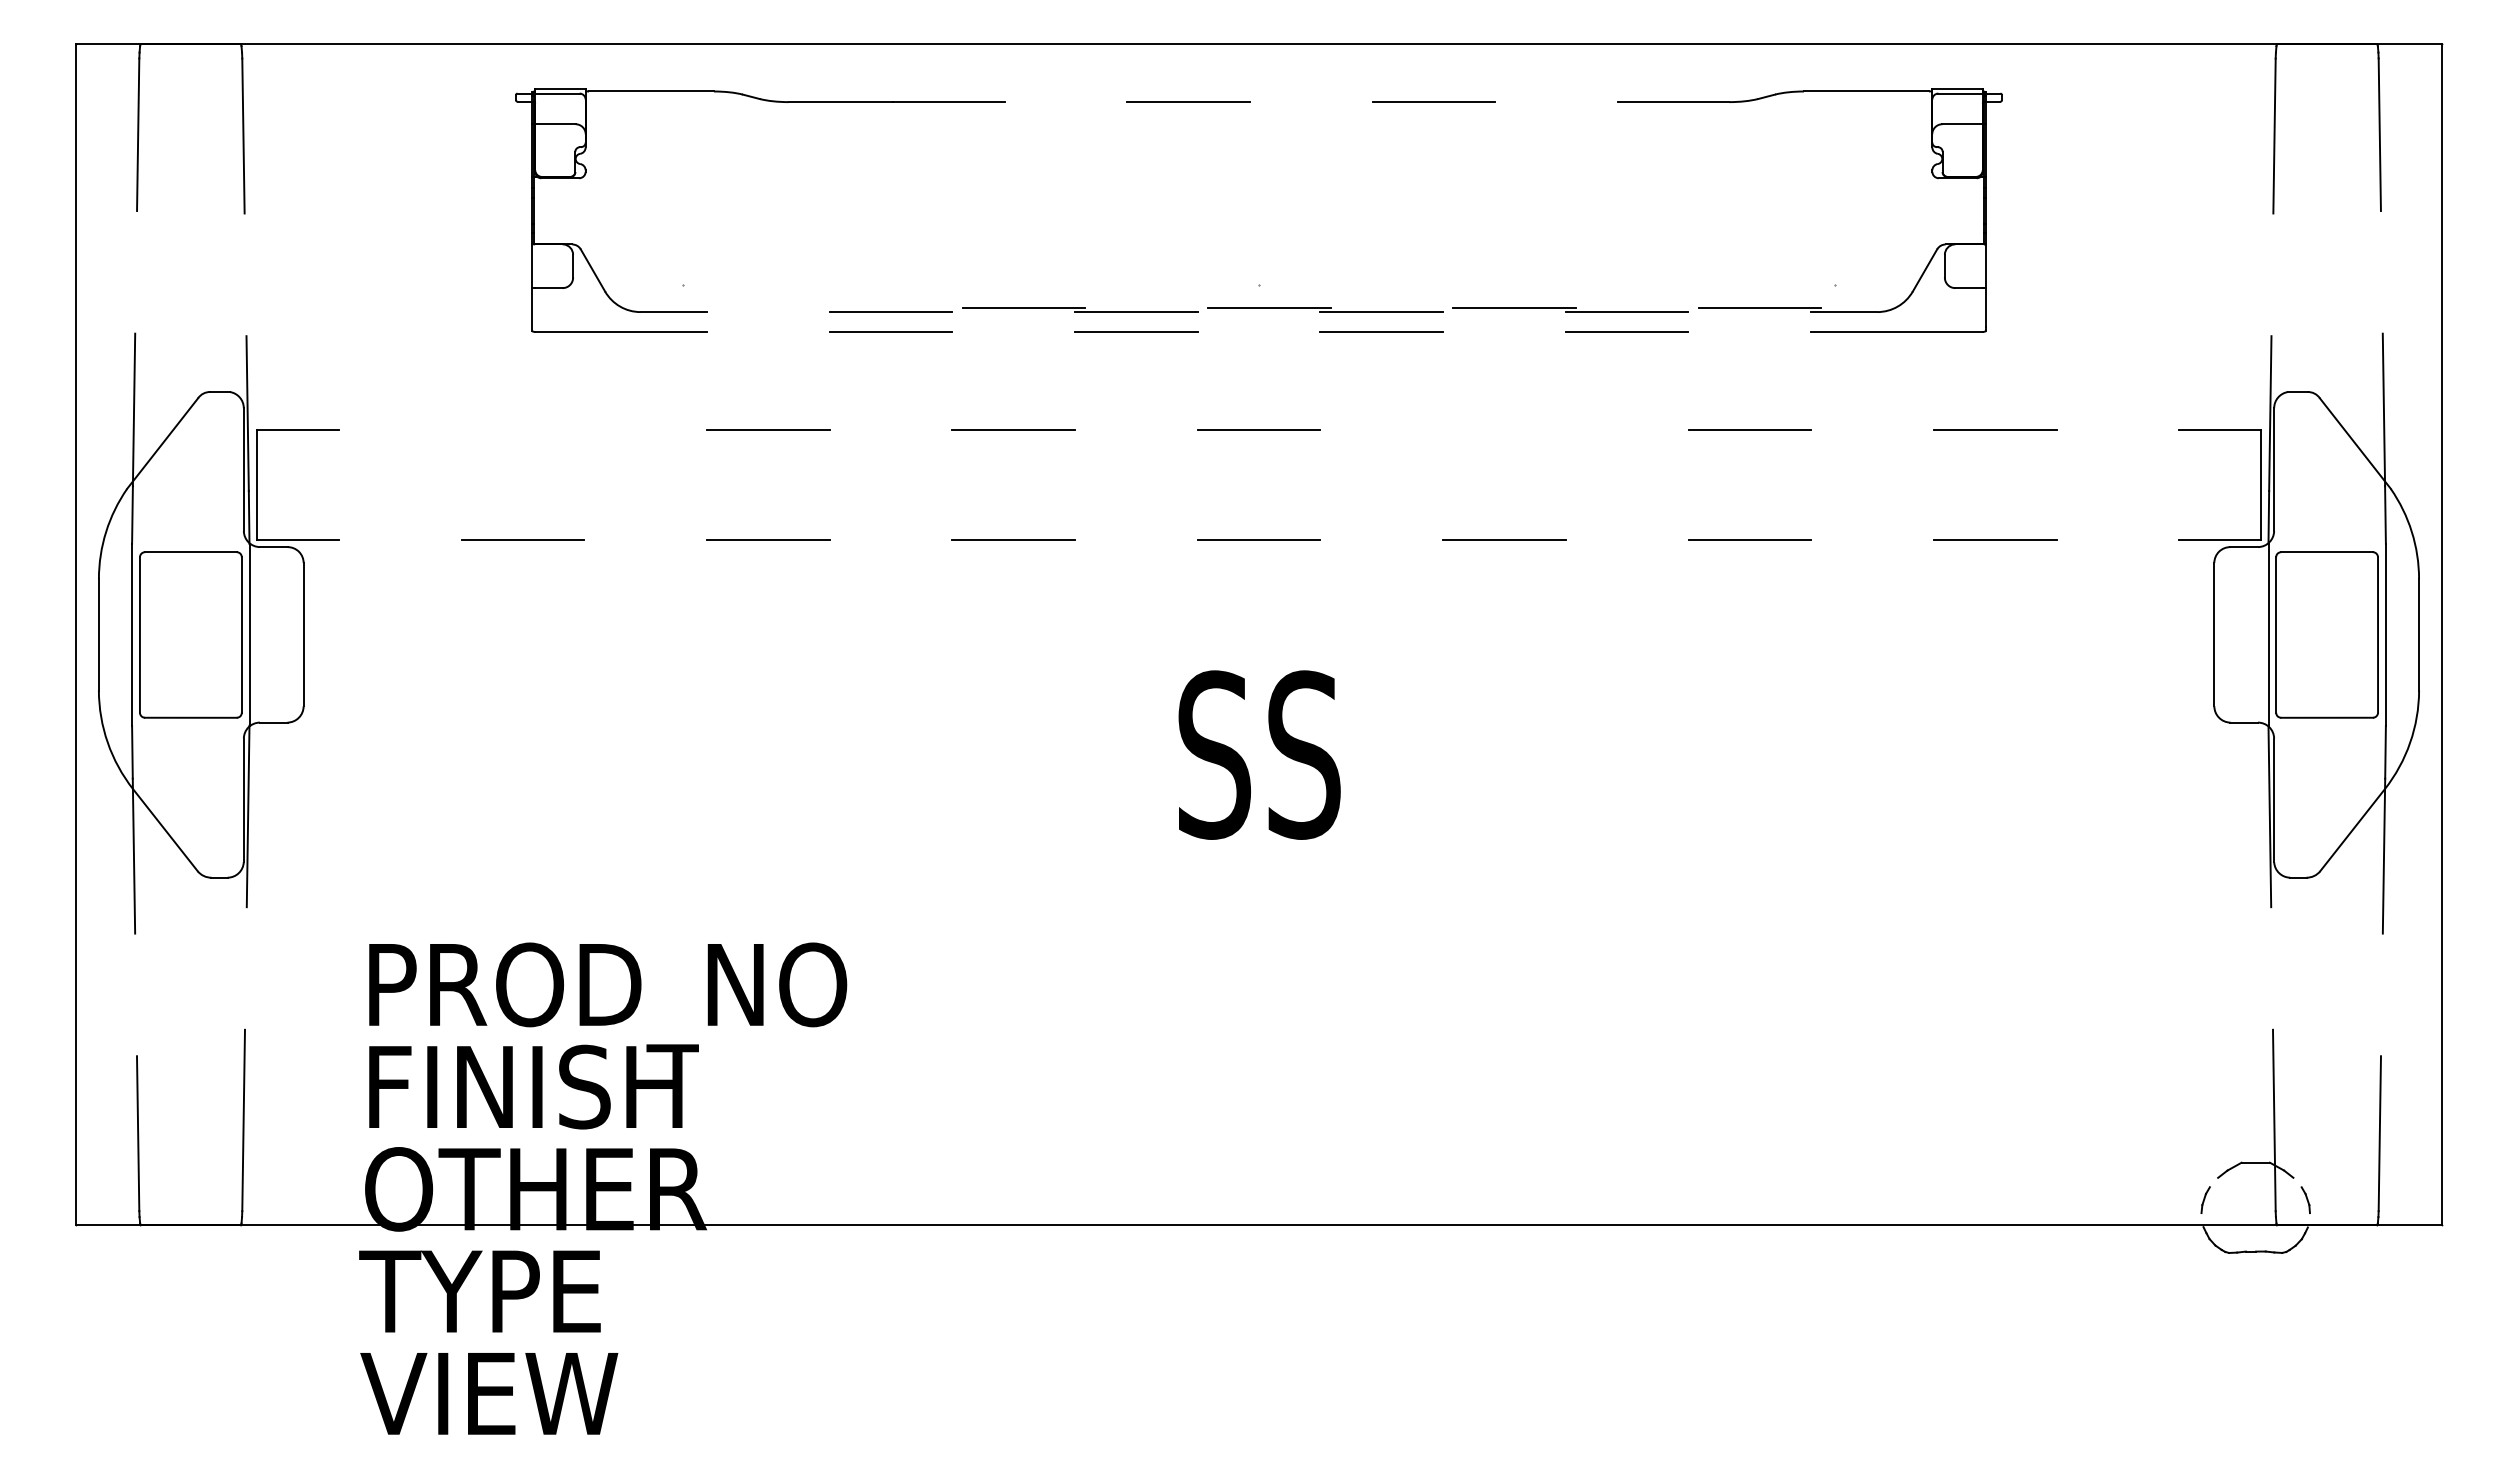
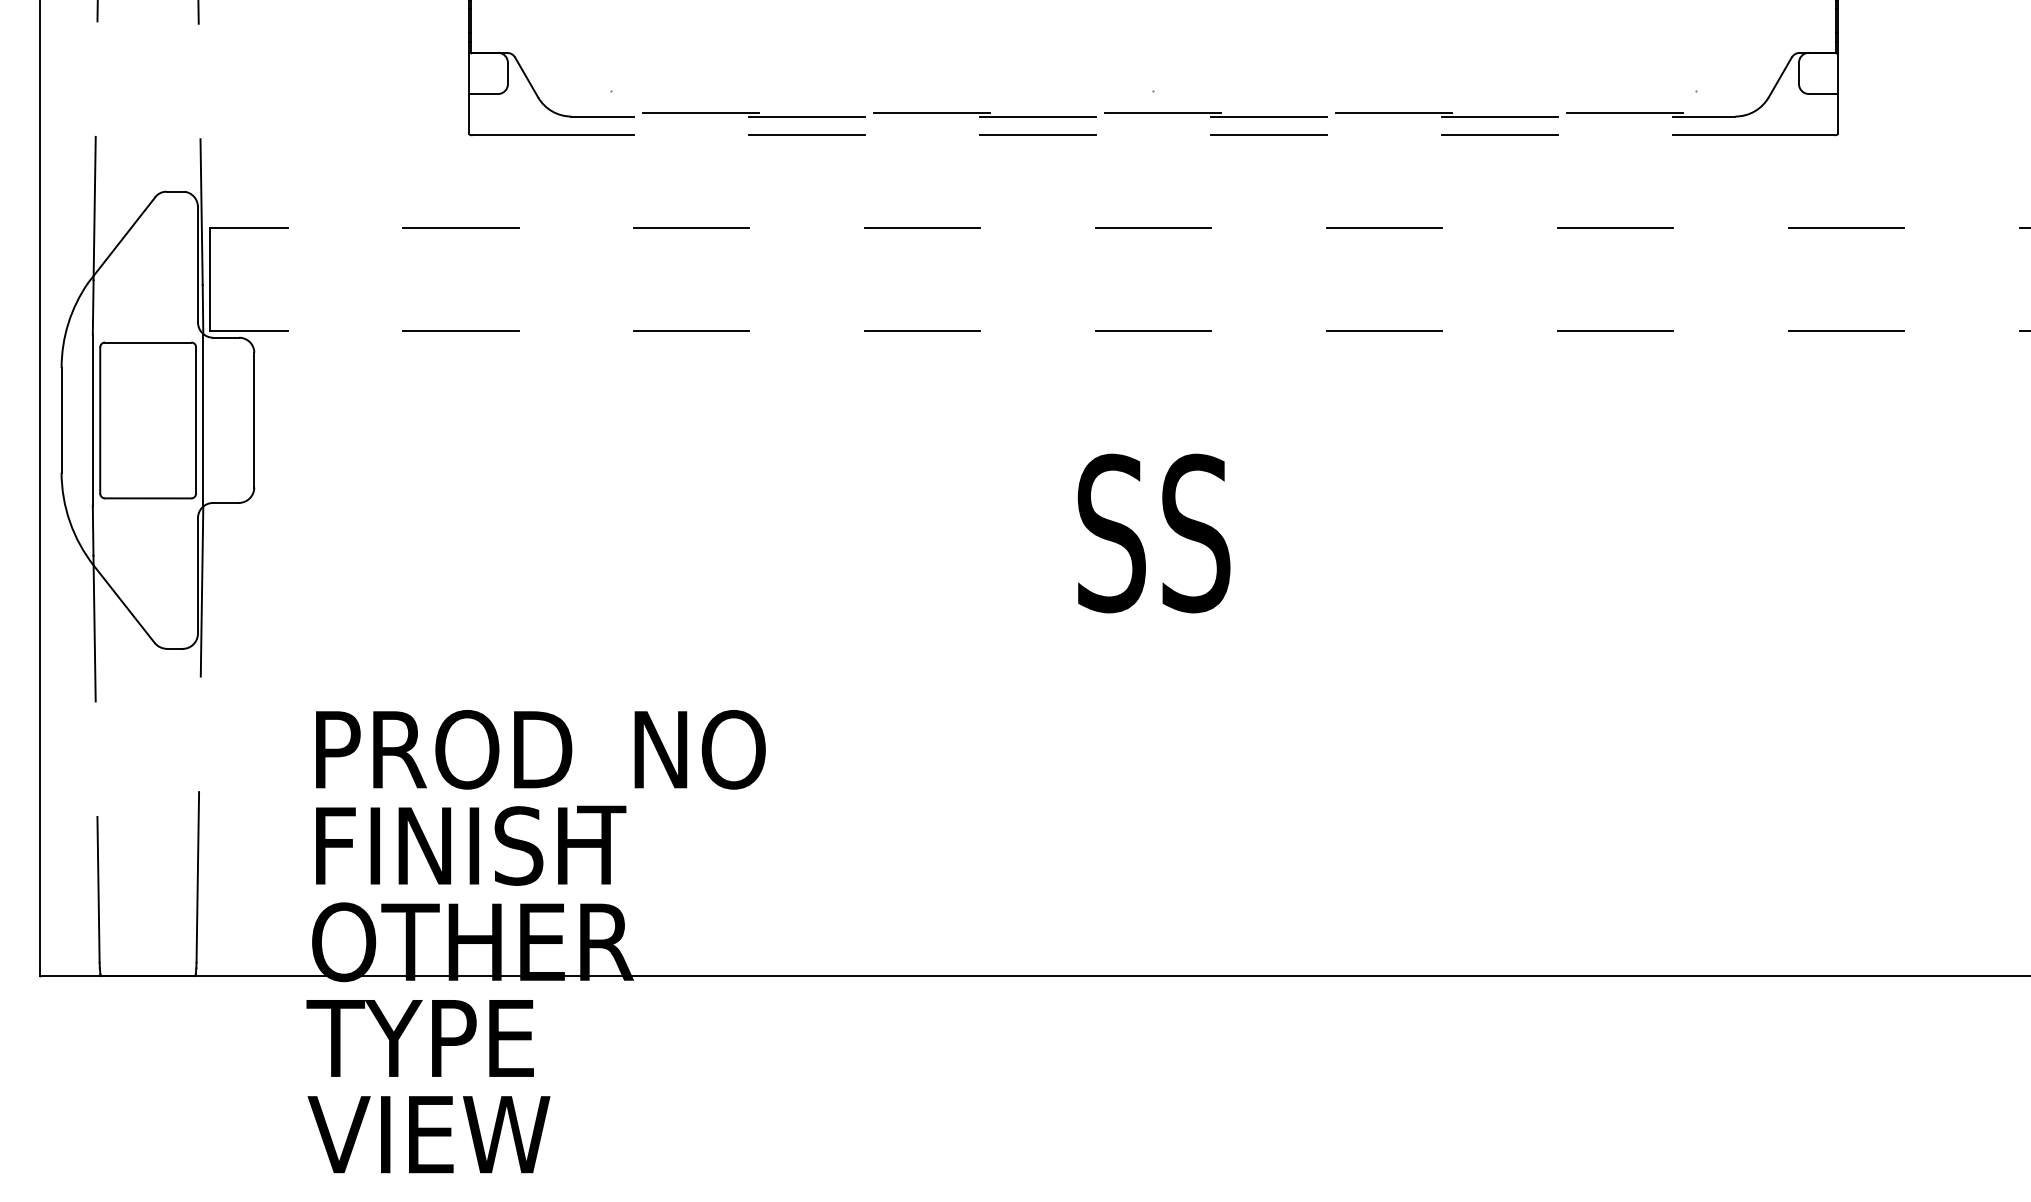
line: (778, 308) -> (701, 113), added
line: (522, 430) -> (460, 228), added
line: (1504, 430) -> (1384, 228), added

